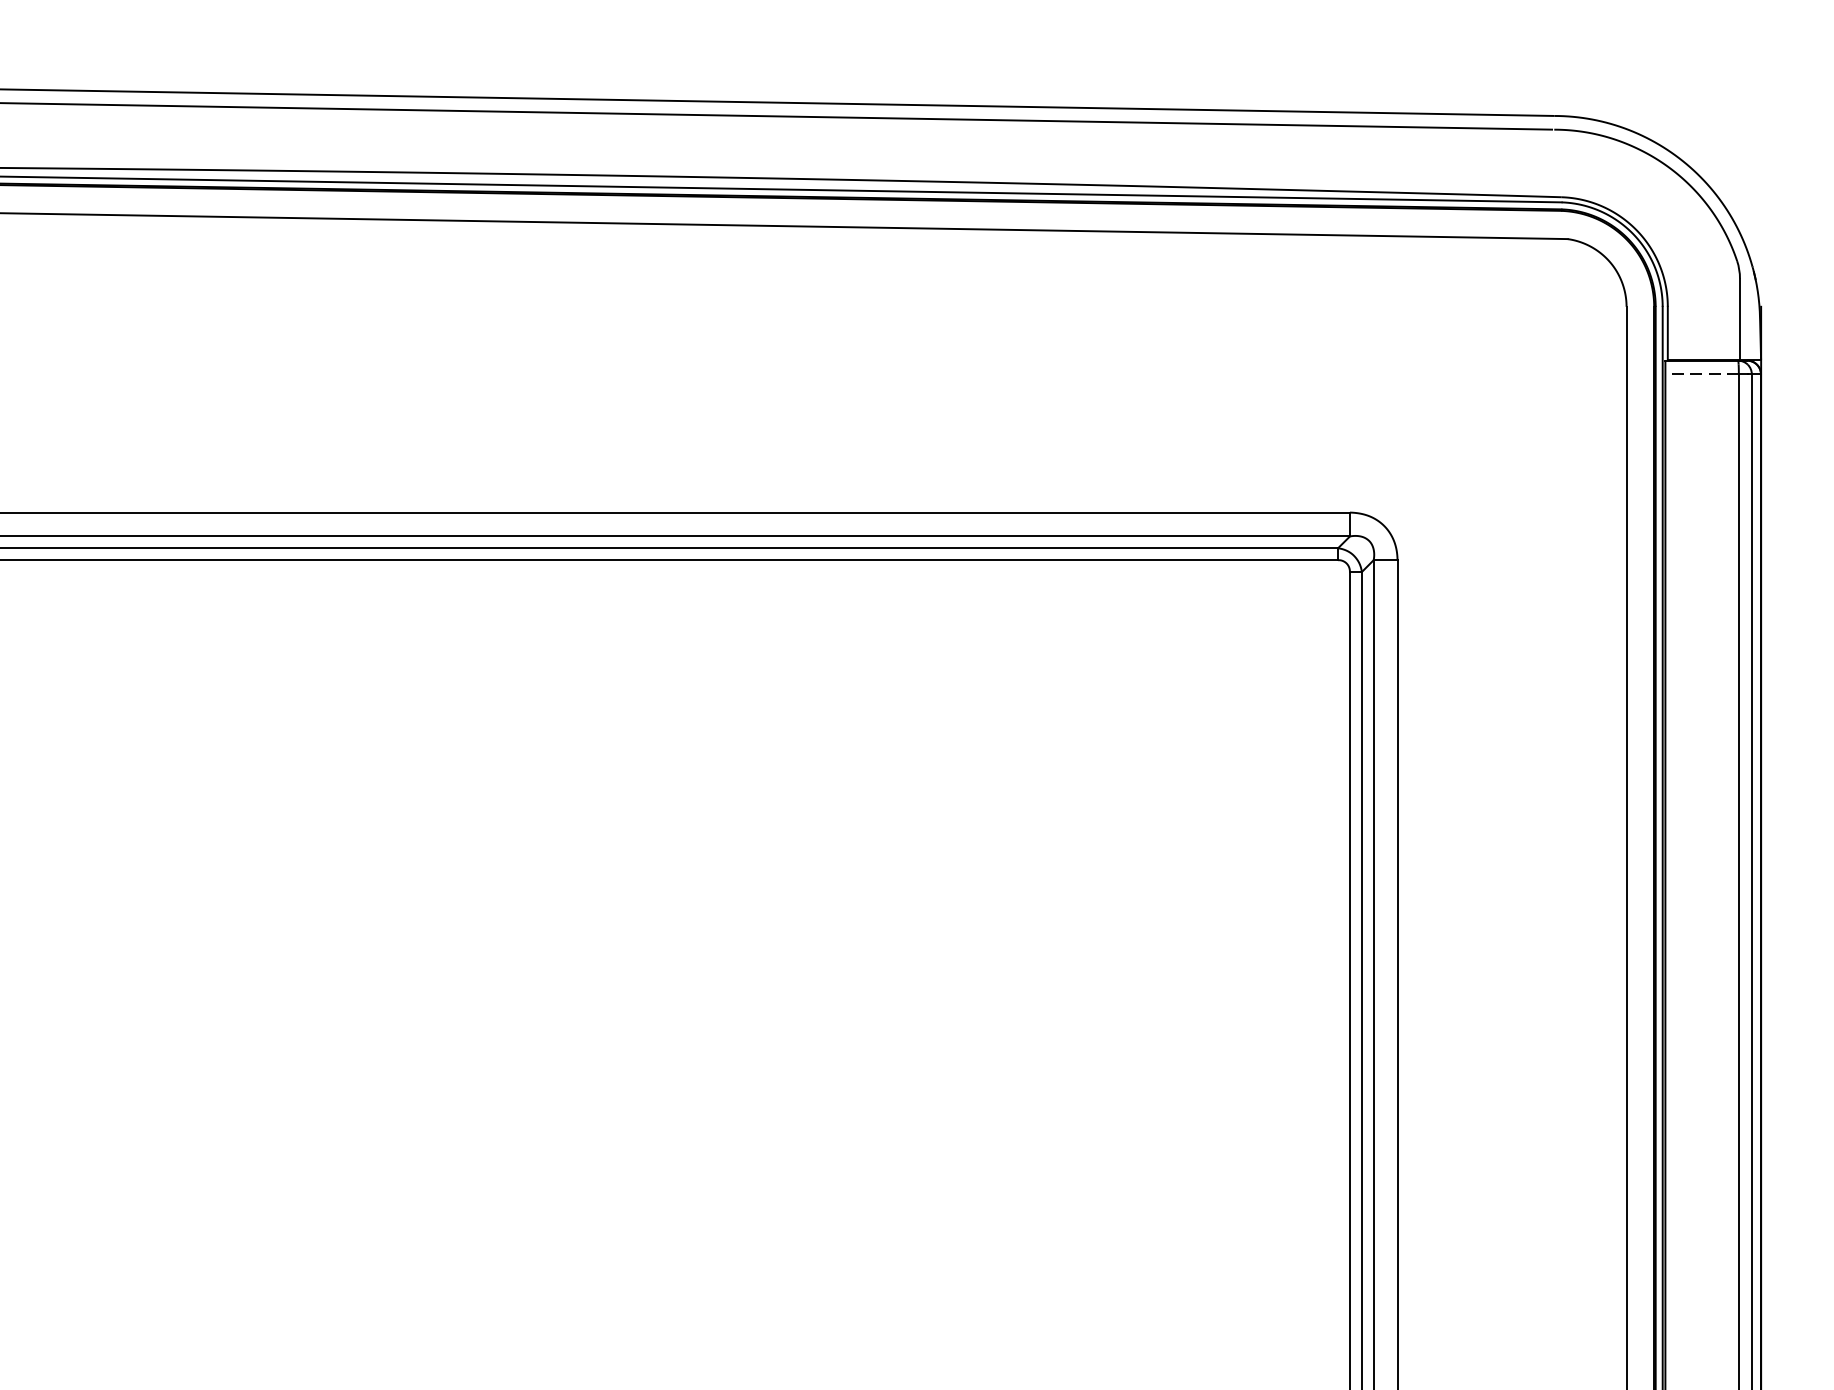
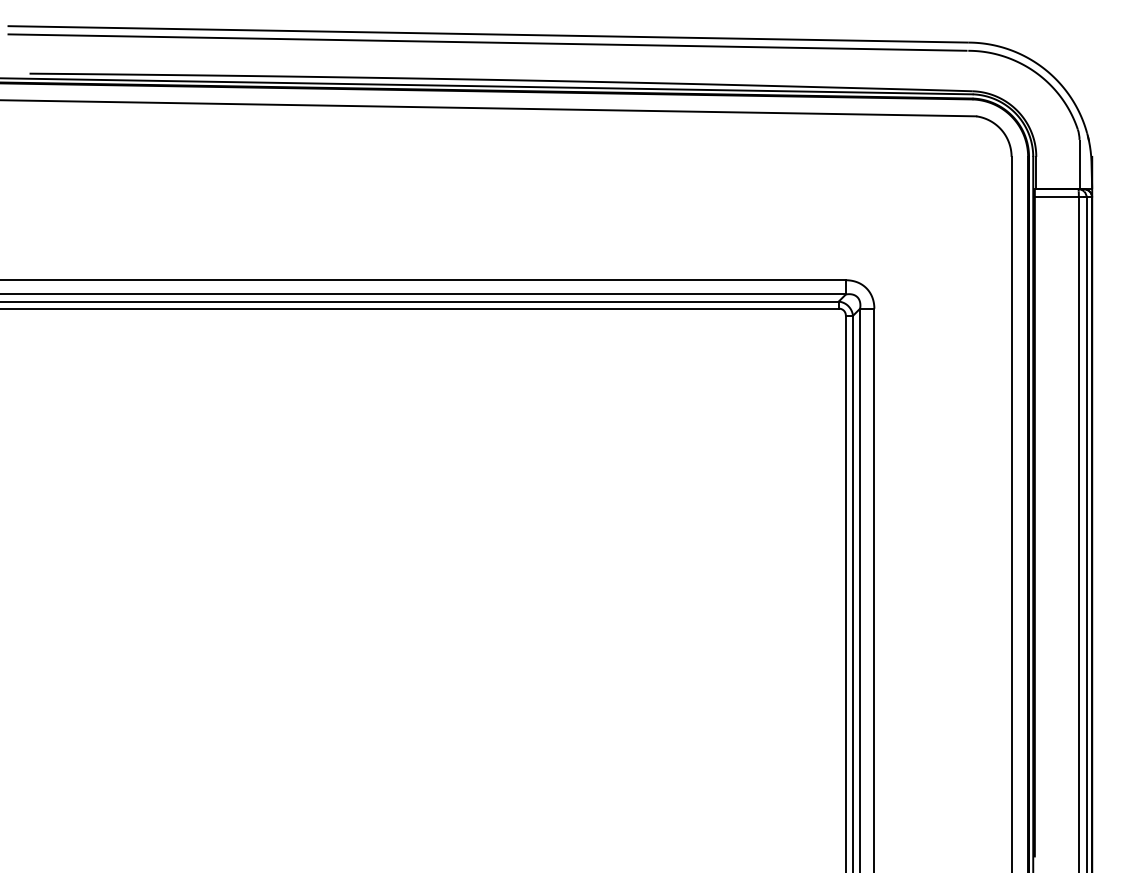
line: (1701, 374) -> (1056, 197), dashed -> solid

